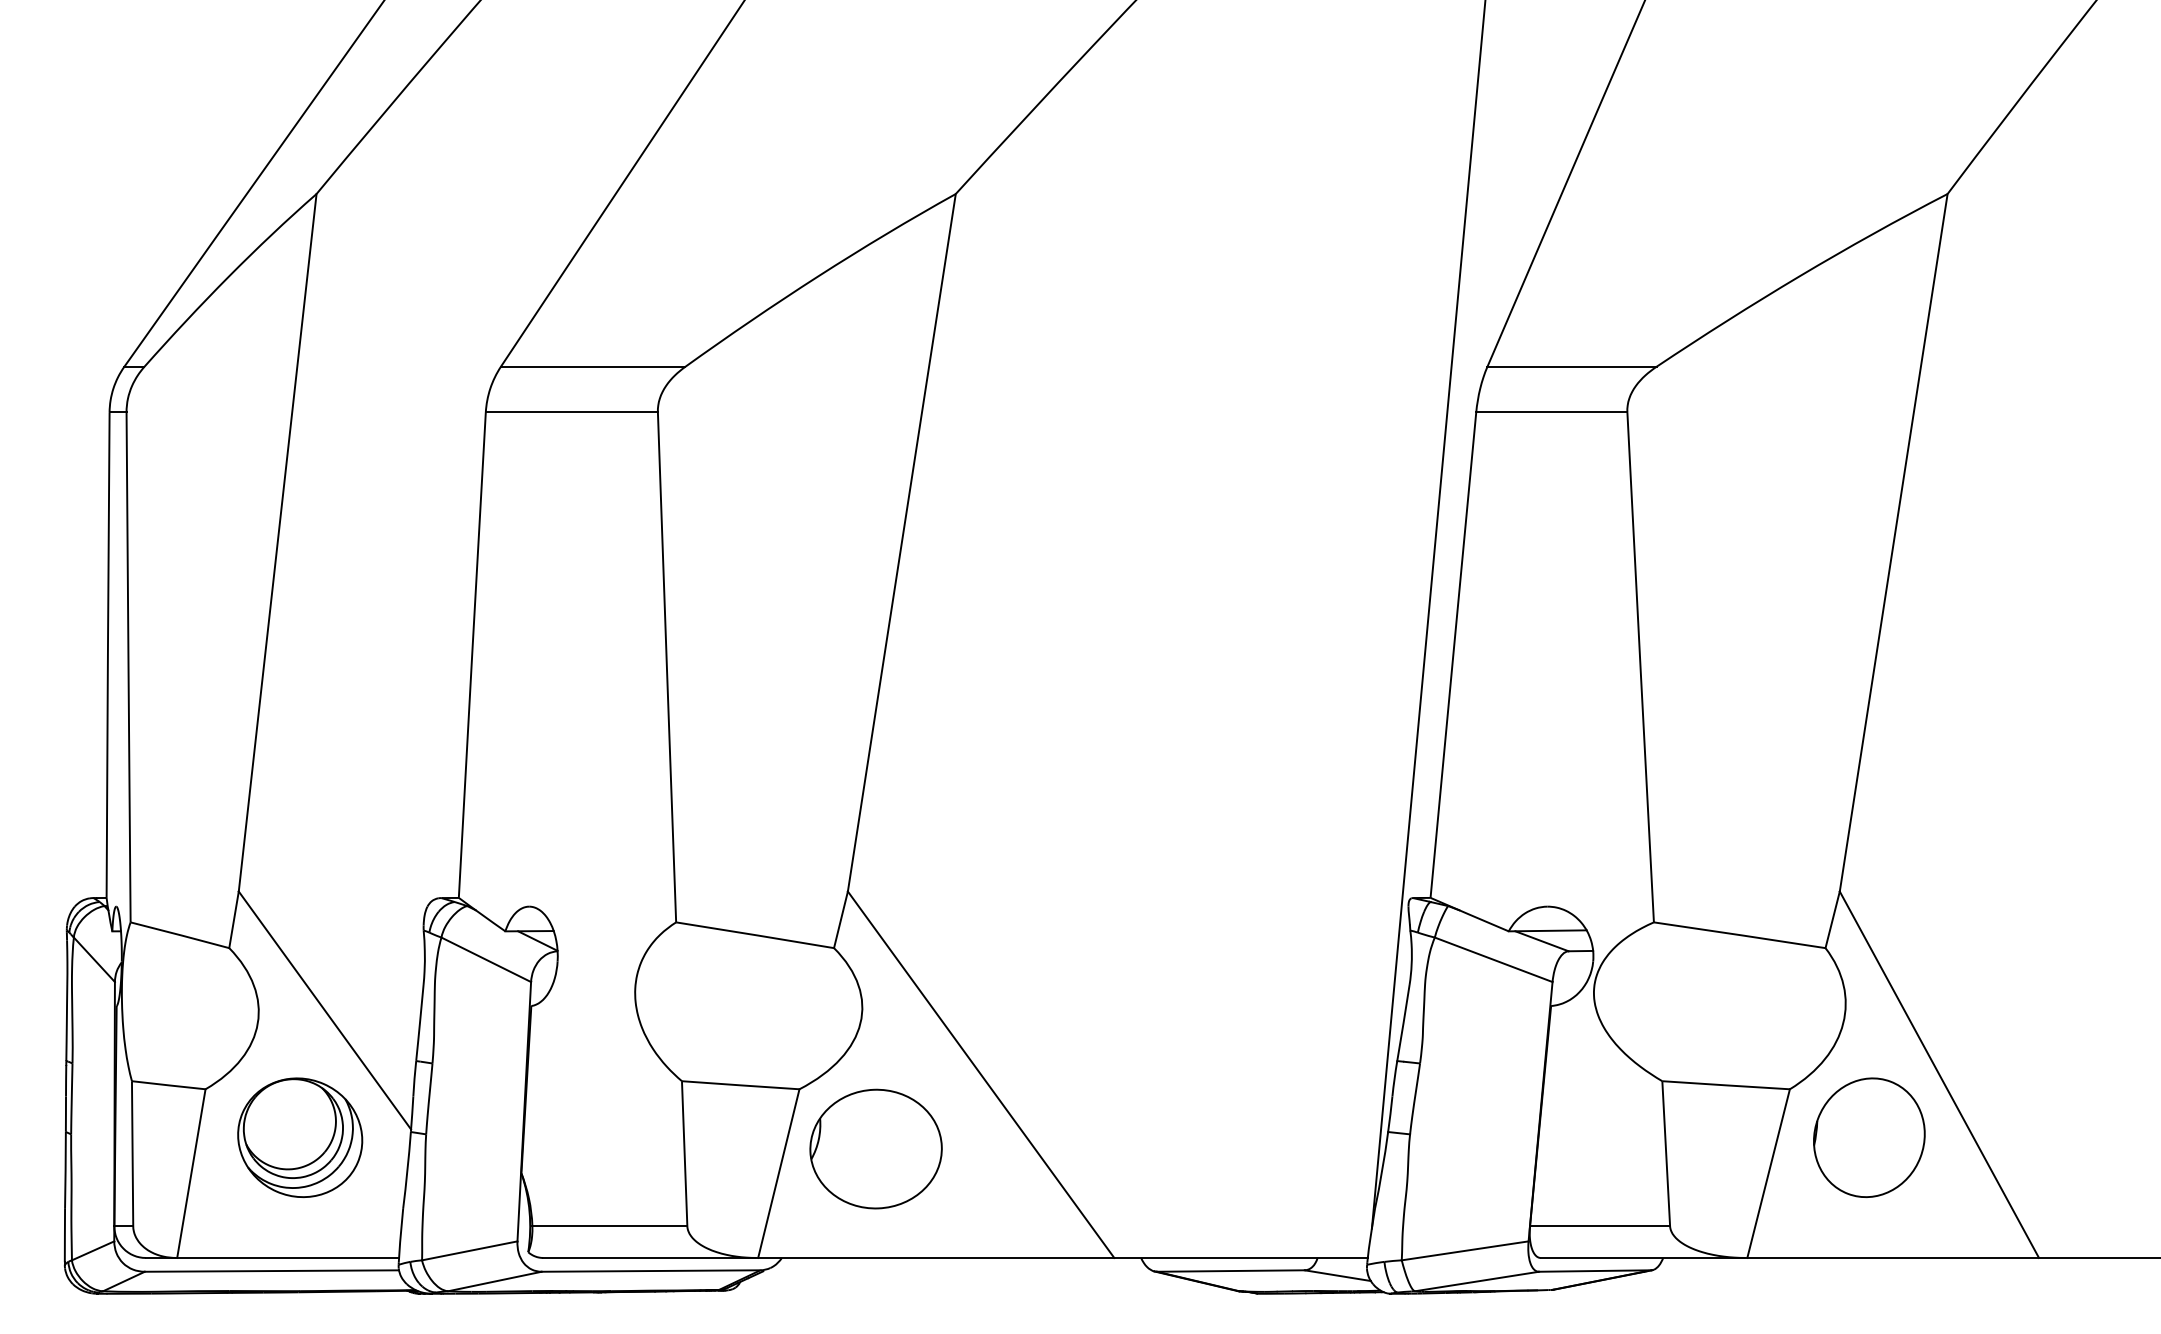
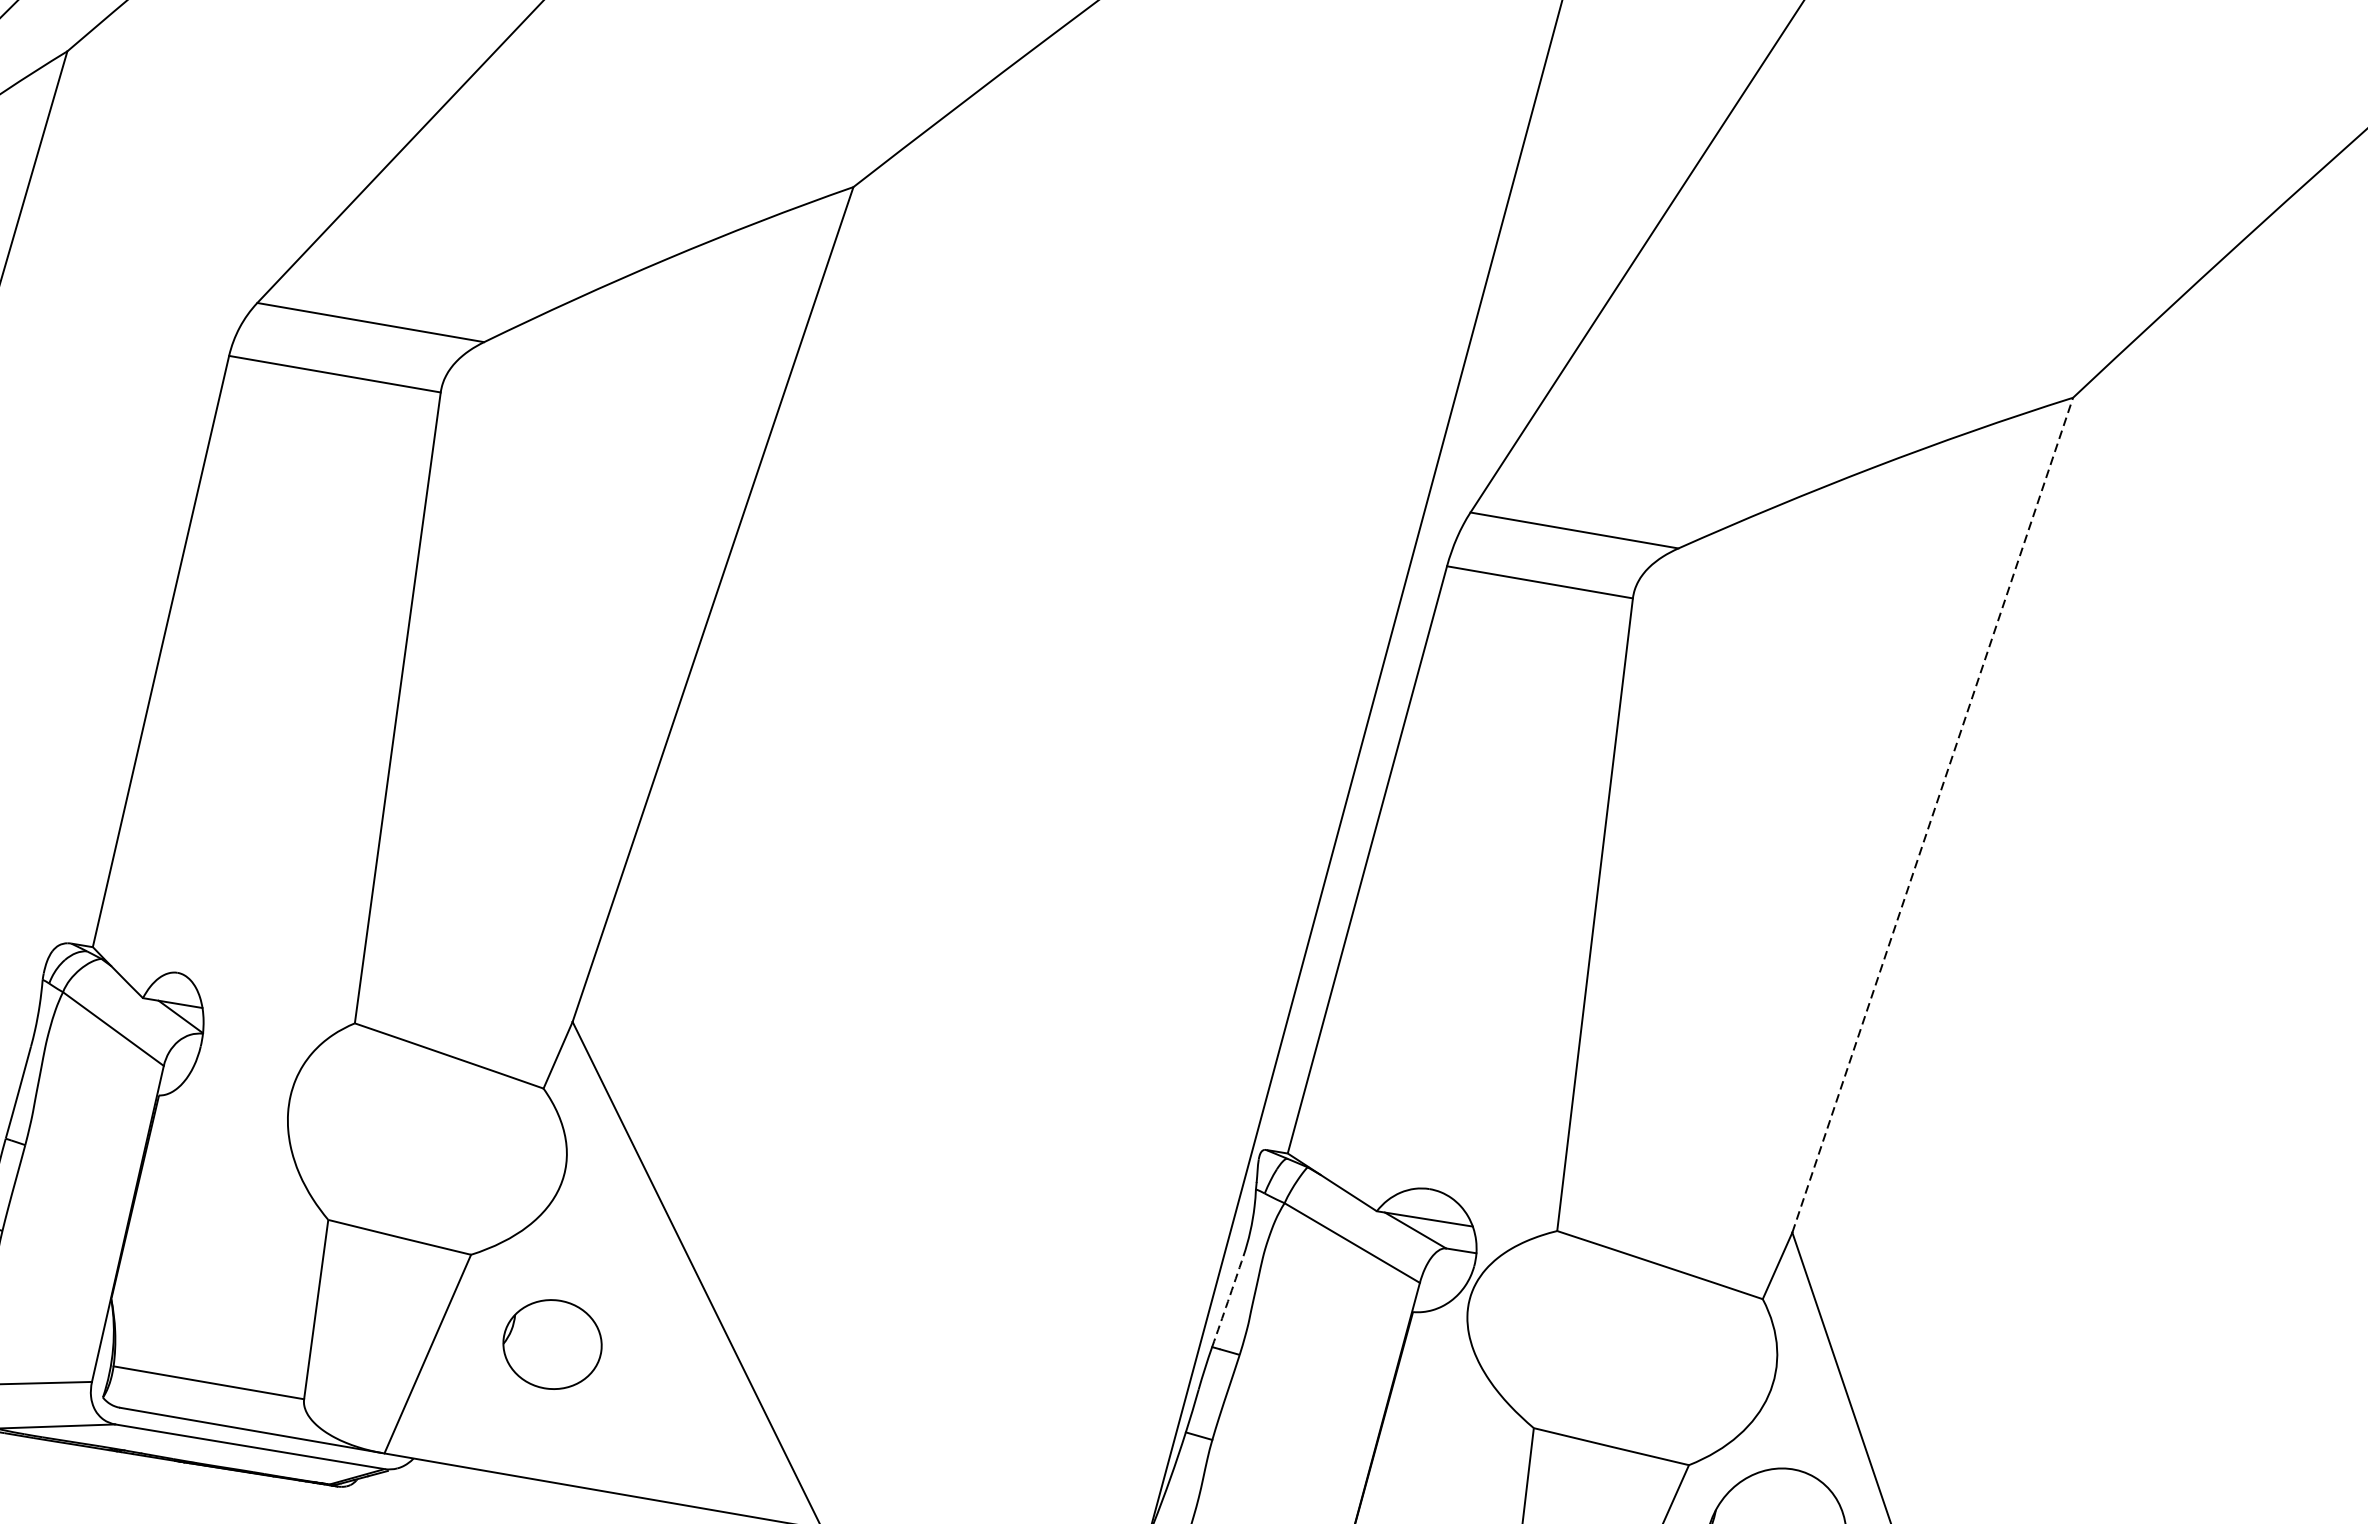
line: (1893, 542) -> (1932, 814), solid -> dashed
arc: (1403, 1022) -> (1228, 1300), solid -> dashed
part: (875, 1148) -> (551, 1343), size x0.6

